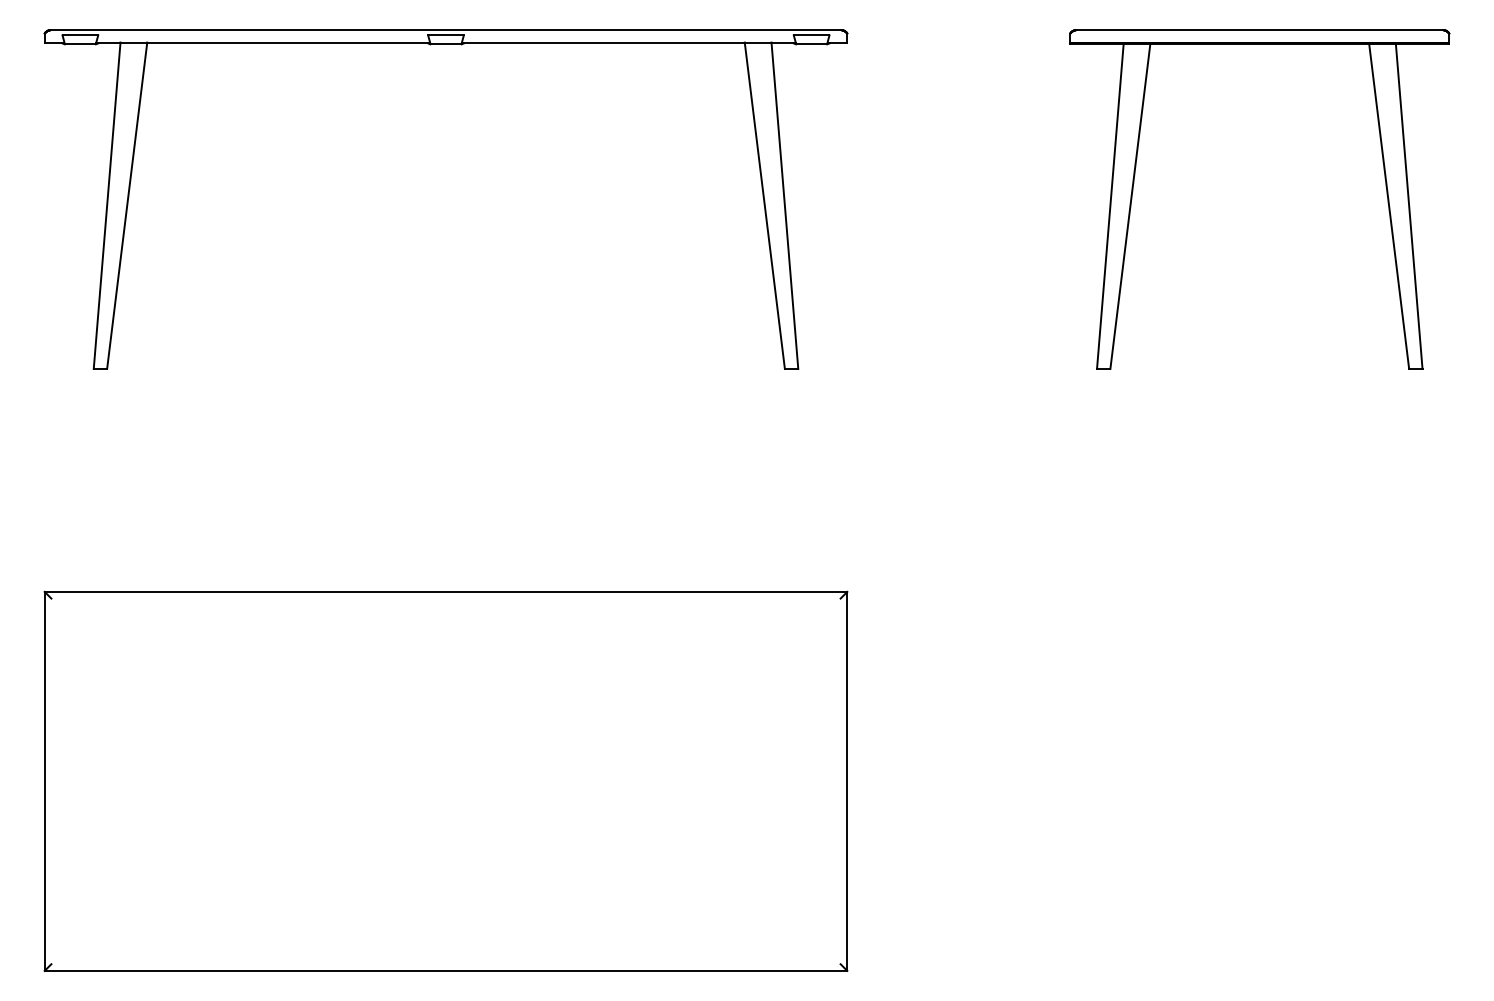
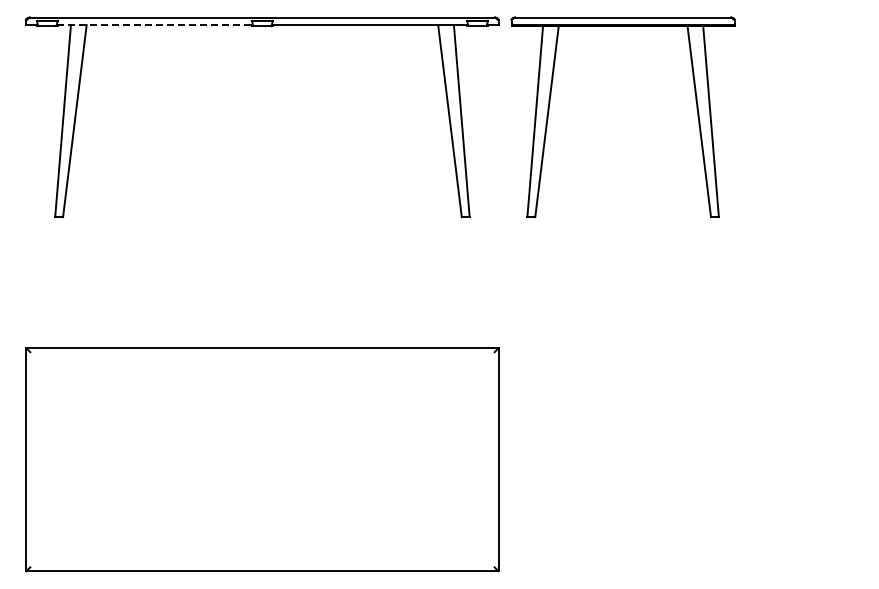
line: (264, 43) -> (155, 25), solid -> dashed
part: (1136, 175) -> (550, 103), moved

